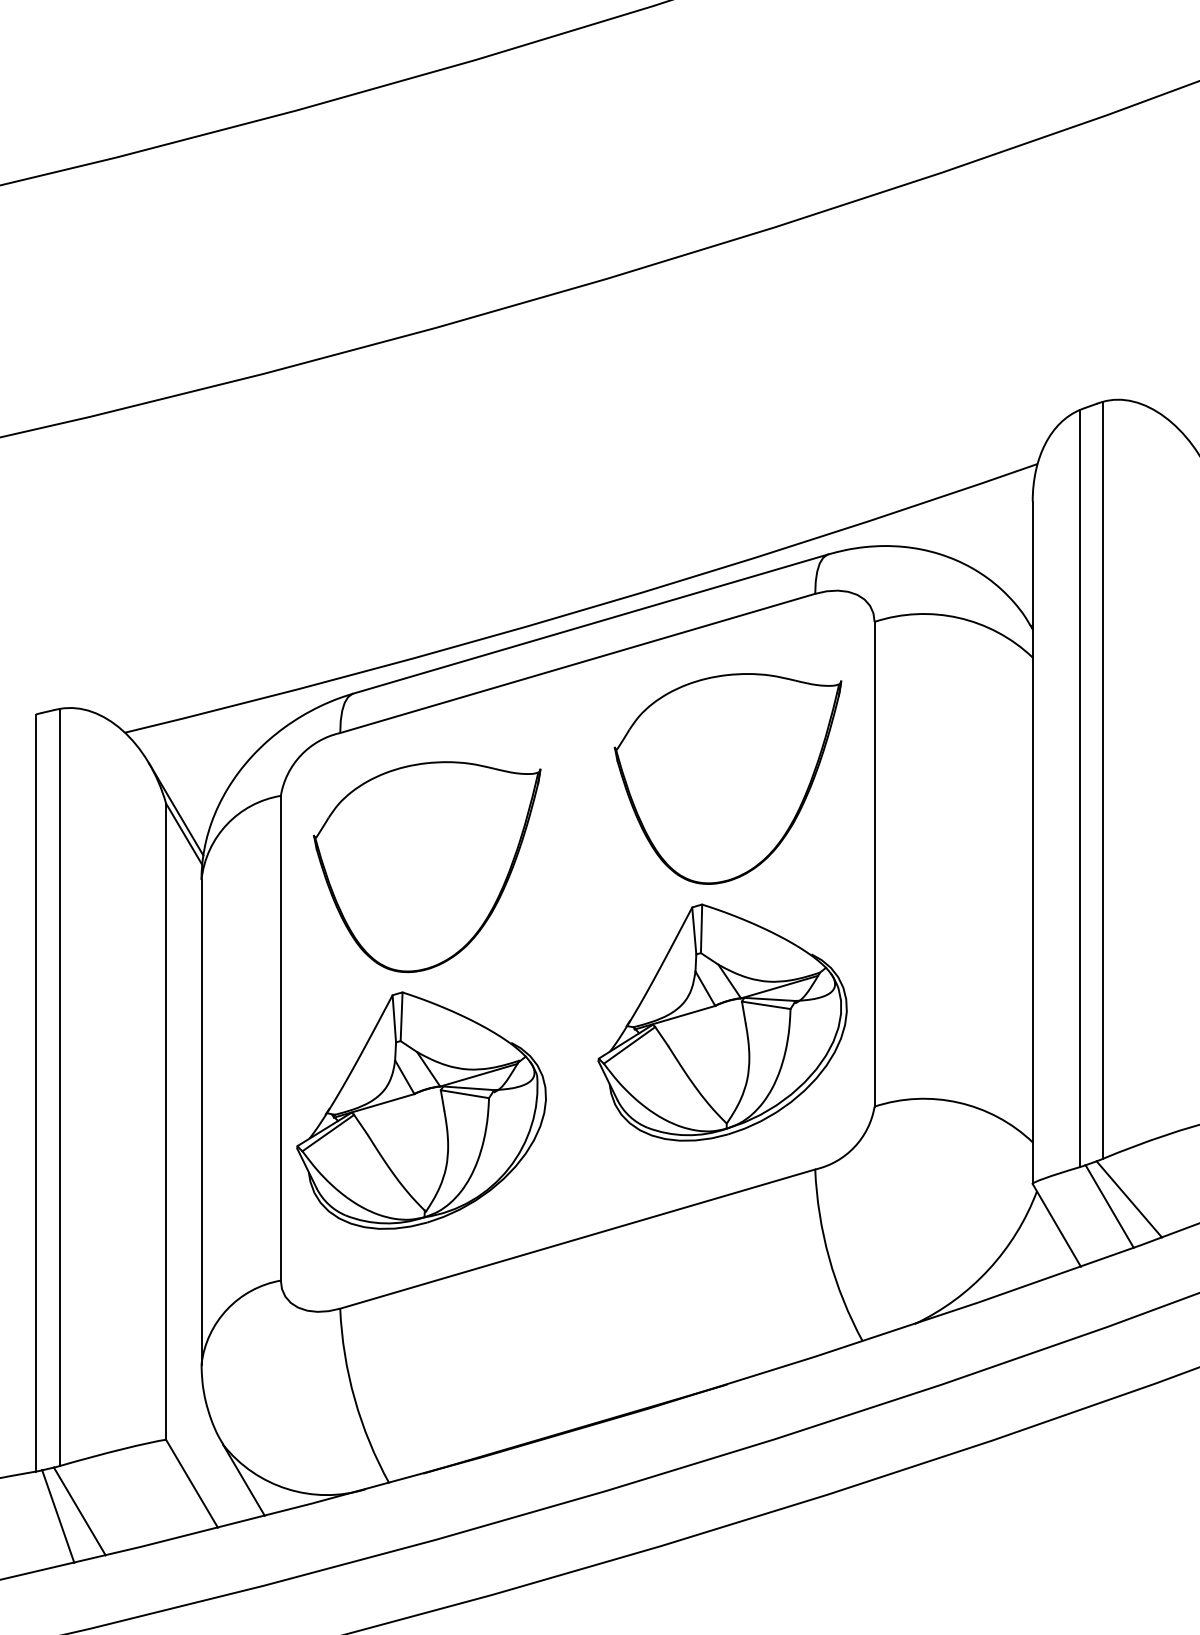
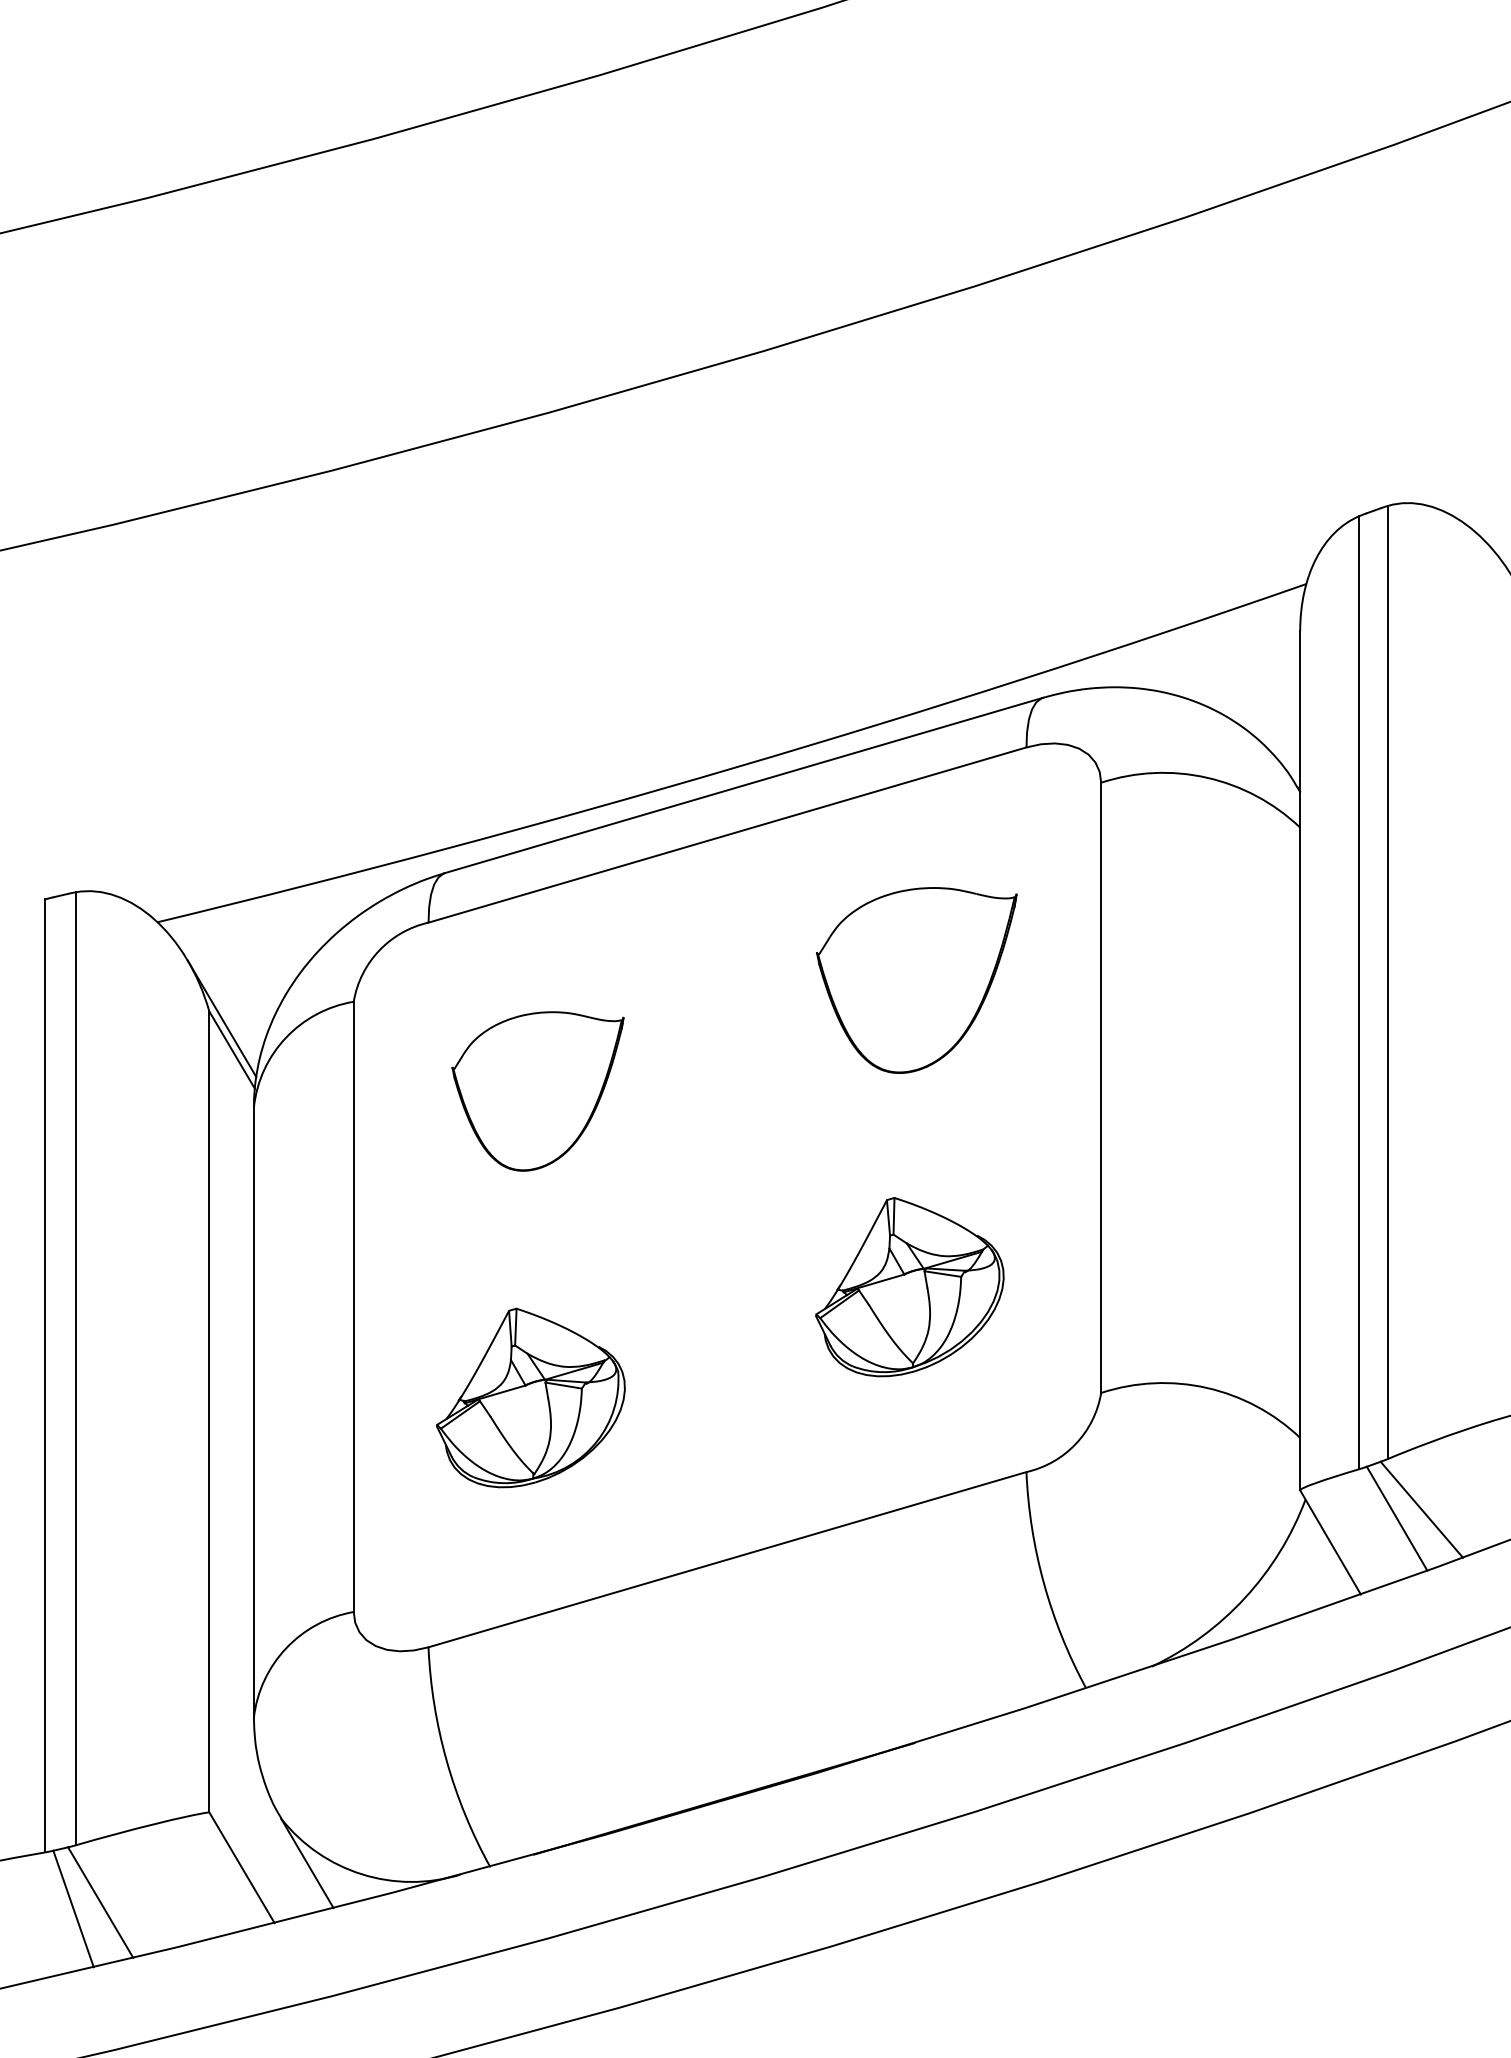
part: (727, 778) -> (916, 980), size x0.7
part: (426, 867) -> (537, 1091), size x0.6
part: (722, 1022) -> (909, 1286), size x0.6
part: (421, 1110) -> (530, 1397), size x0.6

